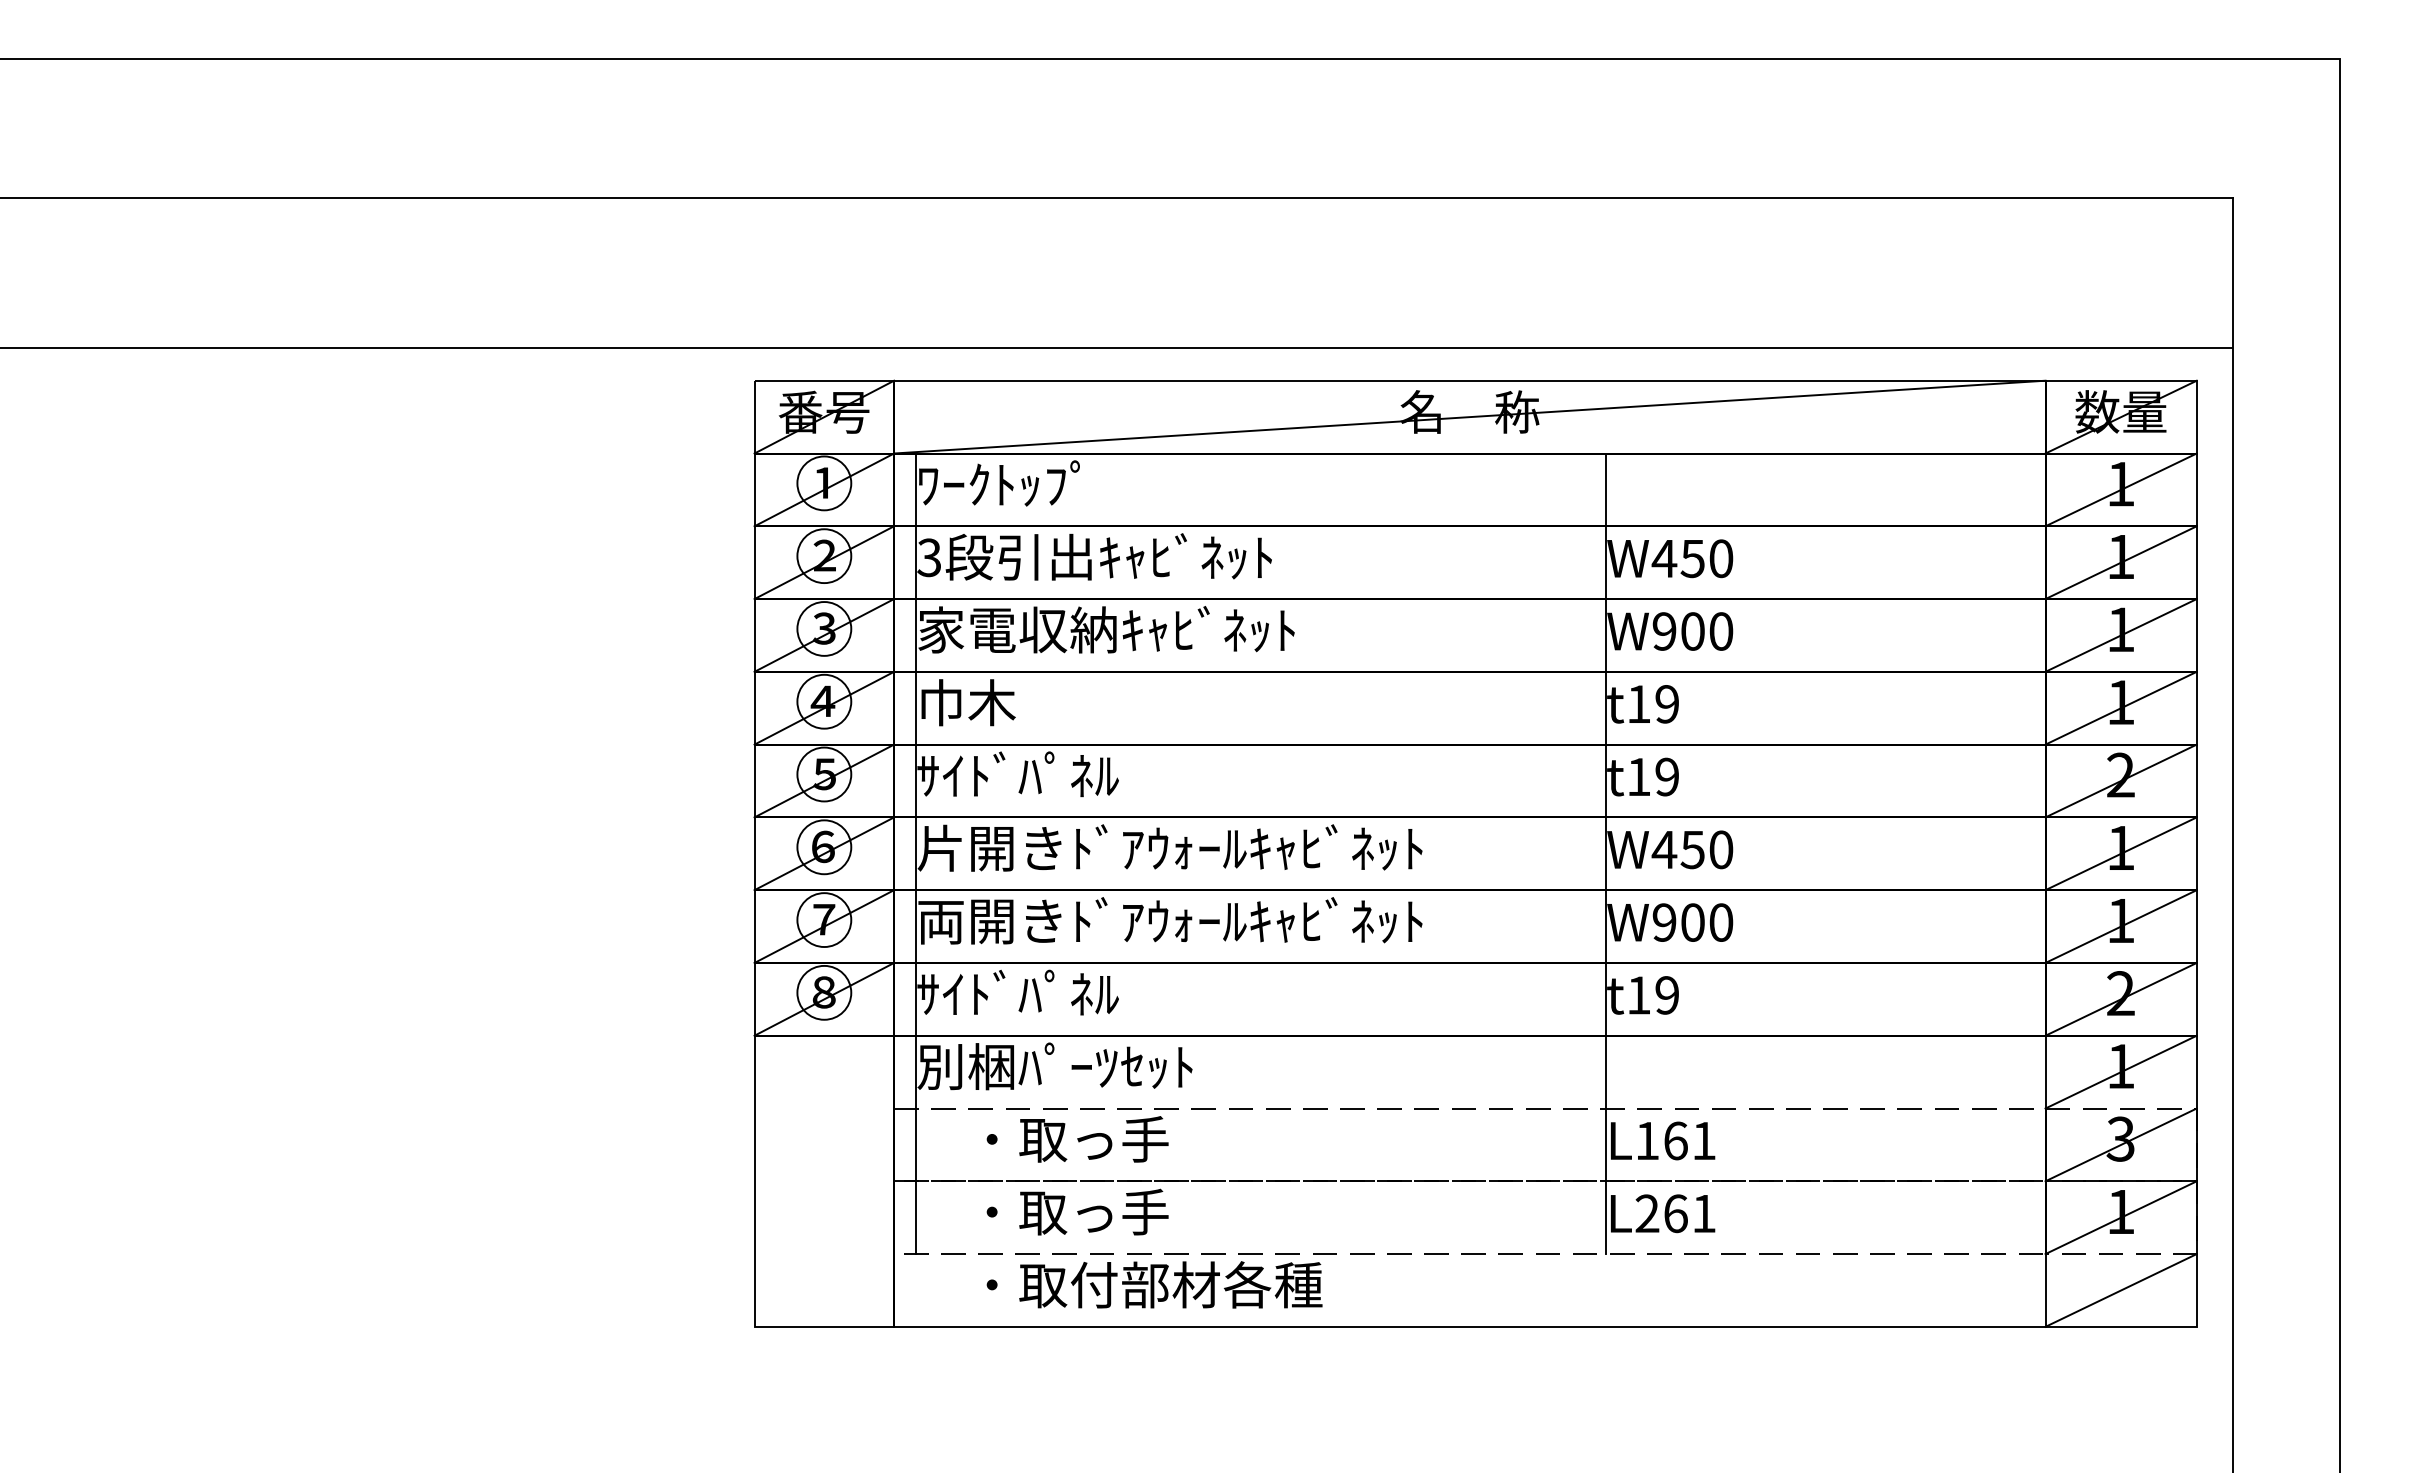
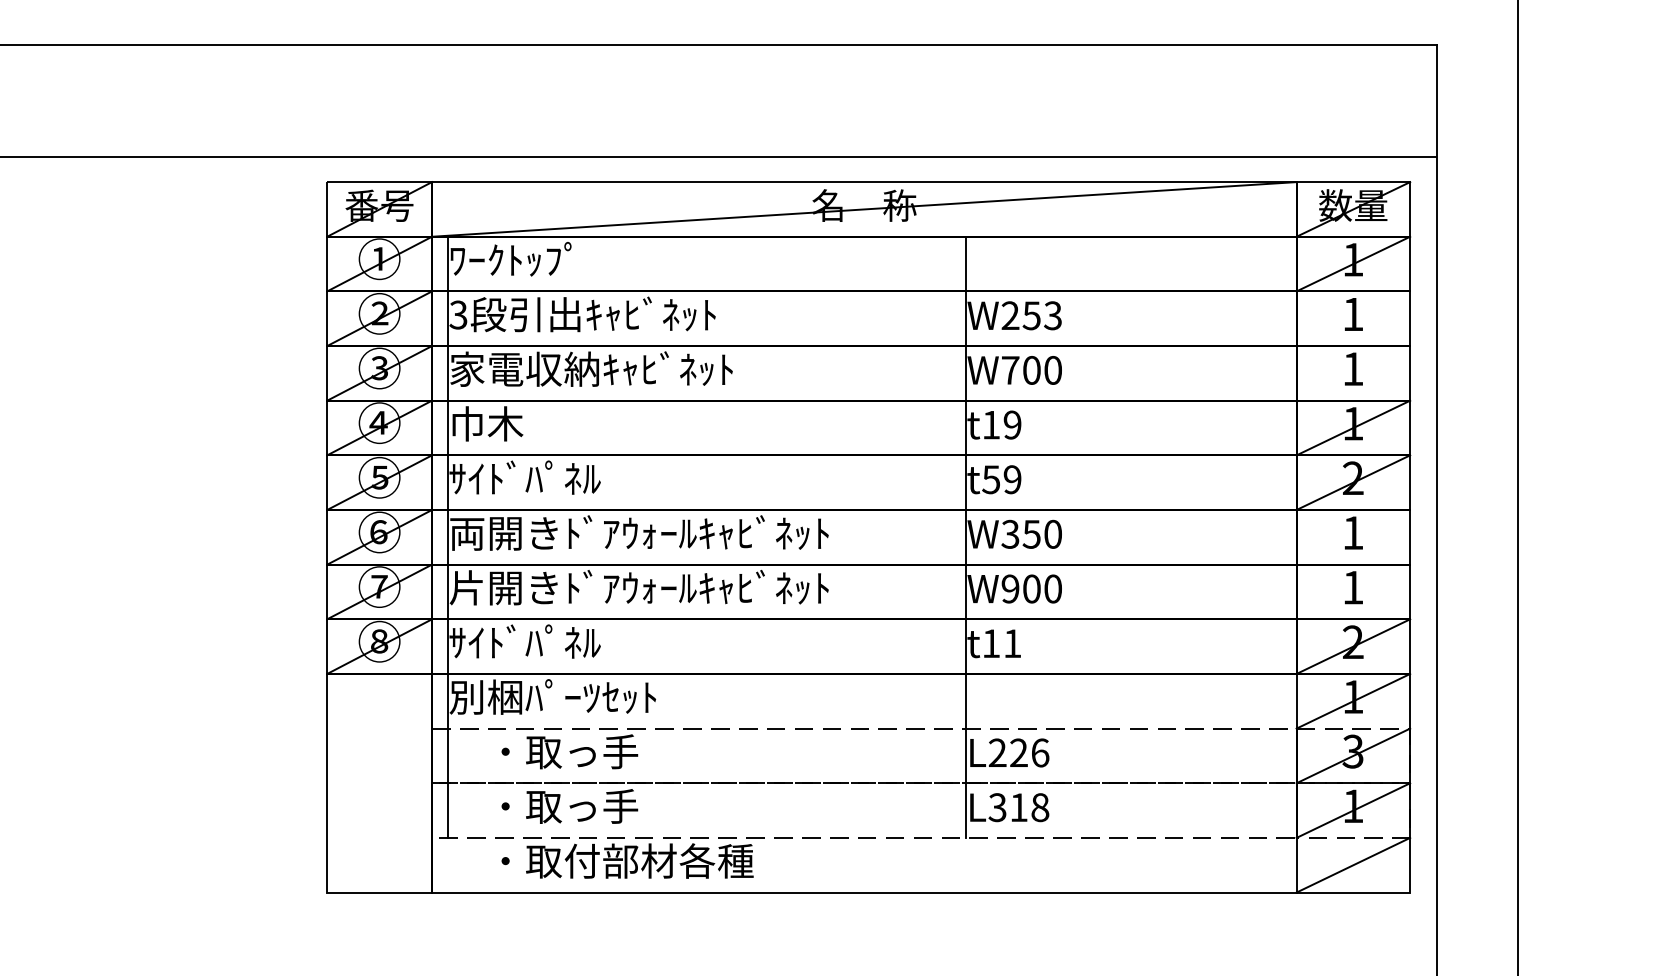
text: (1692, 558) -> (1031, 315), W450 -> W253
line: (2120, 562) -> (1352, 318), removed
text: (1664, 631) -> (1010, 370), W900 -> W700
line: (2120, 635) -> (1352, 373), removed
text: (1638, 777) -> (990, 480), t19 -> t59
text: (940, 847) -> (466, 532), 片開きﾄﾞｱｳｫｰﾙｷｬﾋﾞﾈｯﾄ -> 両開きﾄﾞｱｳｫｰﾙｷｬﾋﾞﾈｯﾄ
text: (1664, 849) -> (1010, 534), W450 -> W350
line: (2120, 853) -> (1352, 537), removed
text: (940, 920) -> (466, 587), 両開きﾄﾞｱｳｫｰﾙｷｬﾋﾞﾈｯﾄ -> 片開きﾄﾞｱｳｫｰﾙｷｬﾋﾞﾈｯﾄ
line: (2120, 926) -> (1352, 591), removed
text: (1666, 995) -> (1012, 643), t19 -> t11
text: (1675, 1140) -> (1018, 752), L161 -> L226
text: (1675, 1213) -> (1018, 807), L261 -> L318

